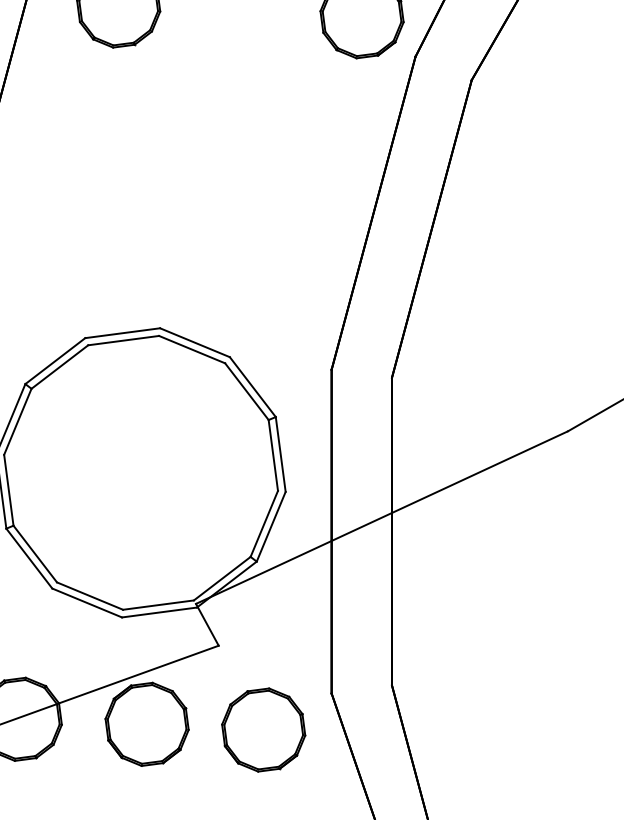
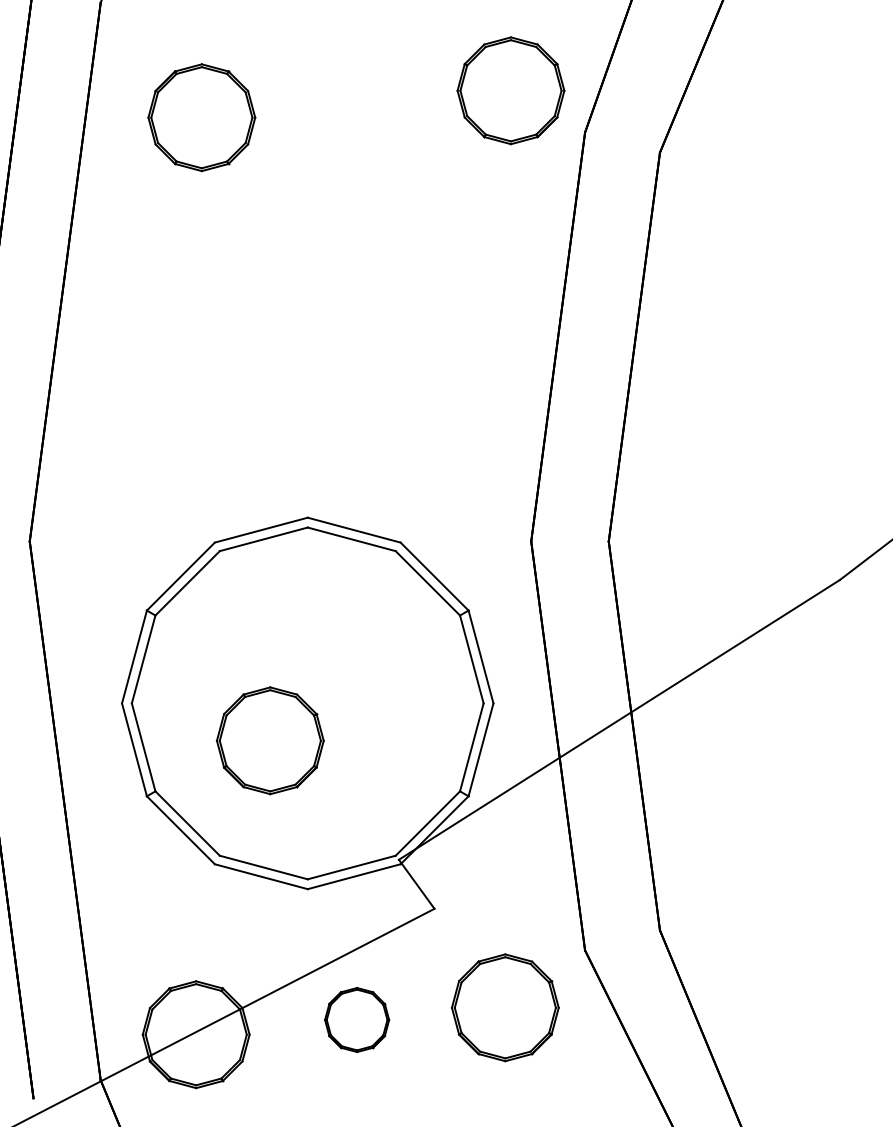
part: (108, 497) -> (270, 740), added
part: (146, 723) -> (356, 1019), size x0.6

